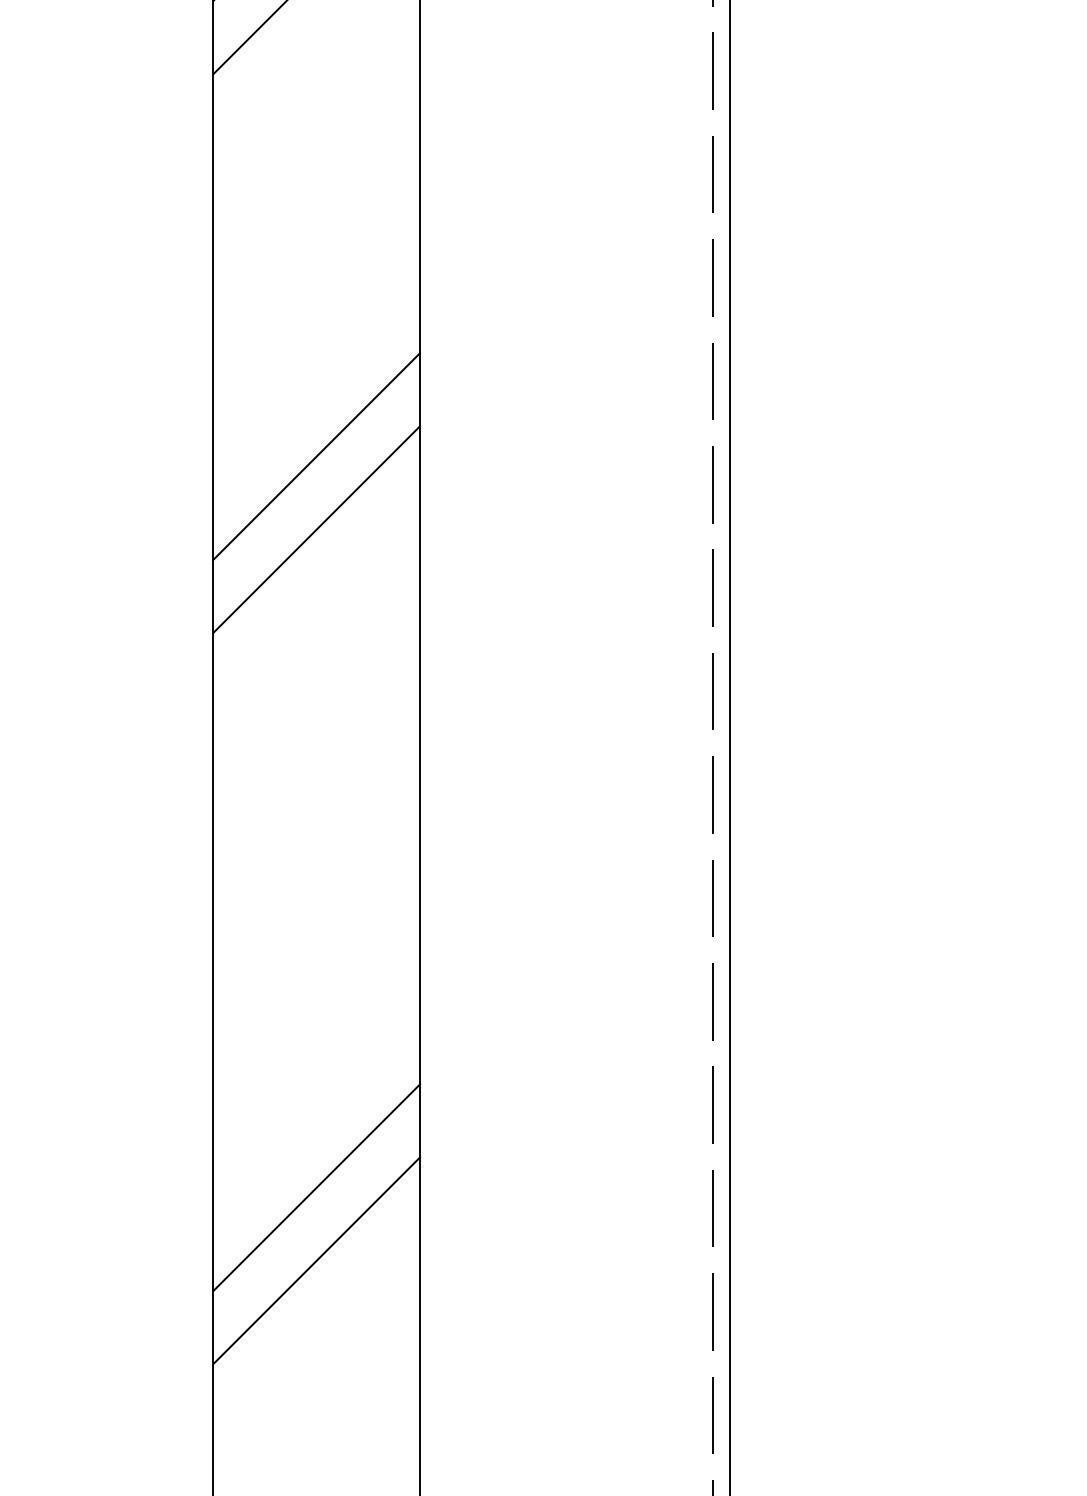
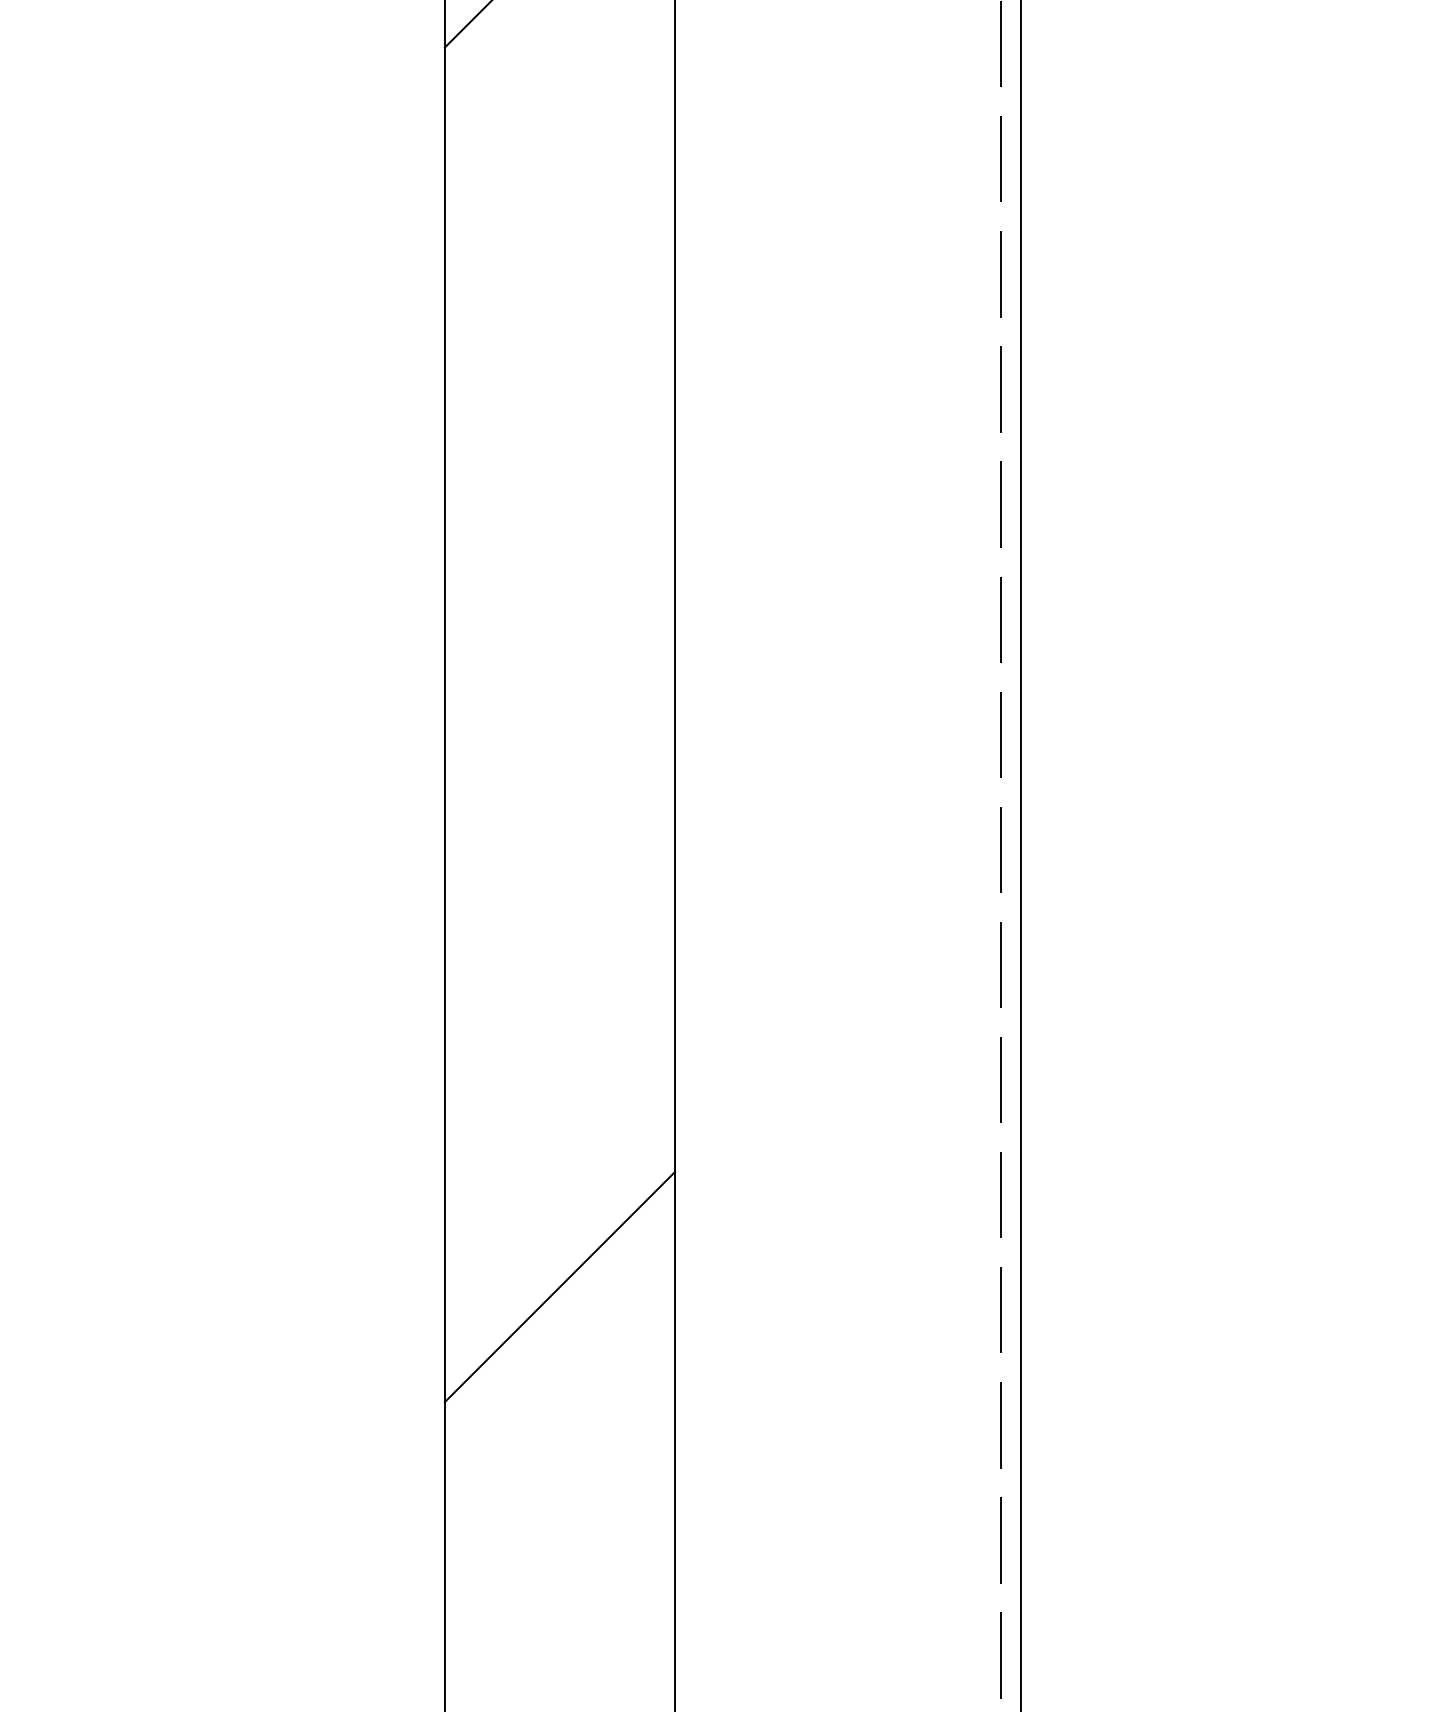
line: (316, 456) -> (559, 473), removed
line: (316, 529) -> (559, 554), removed
line: (316, 1260) -> (559, 1368), removed

